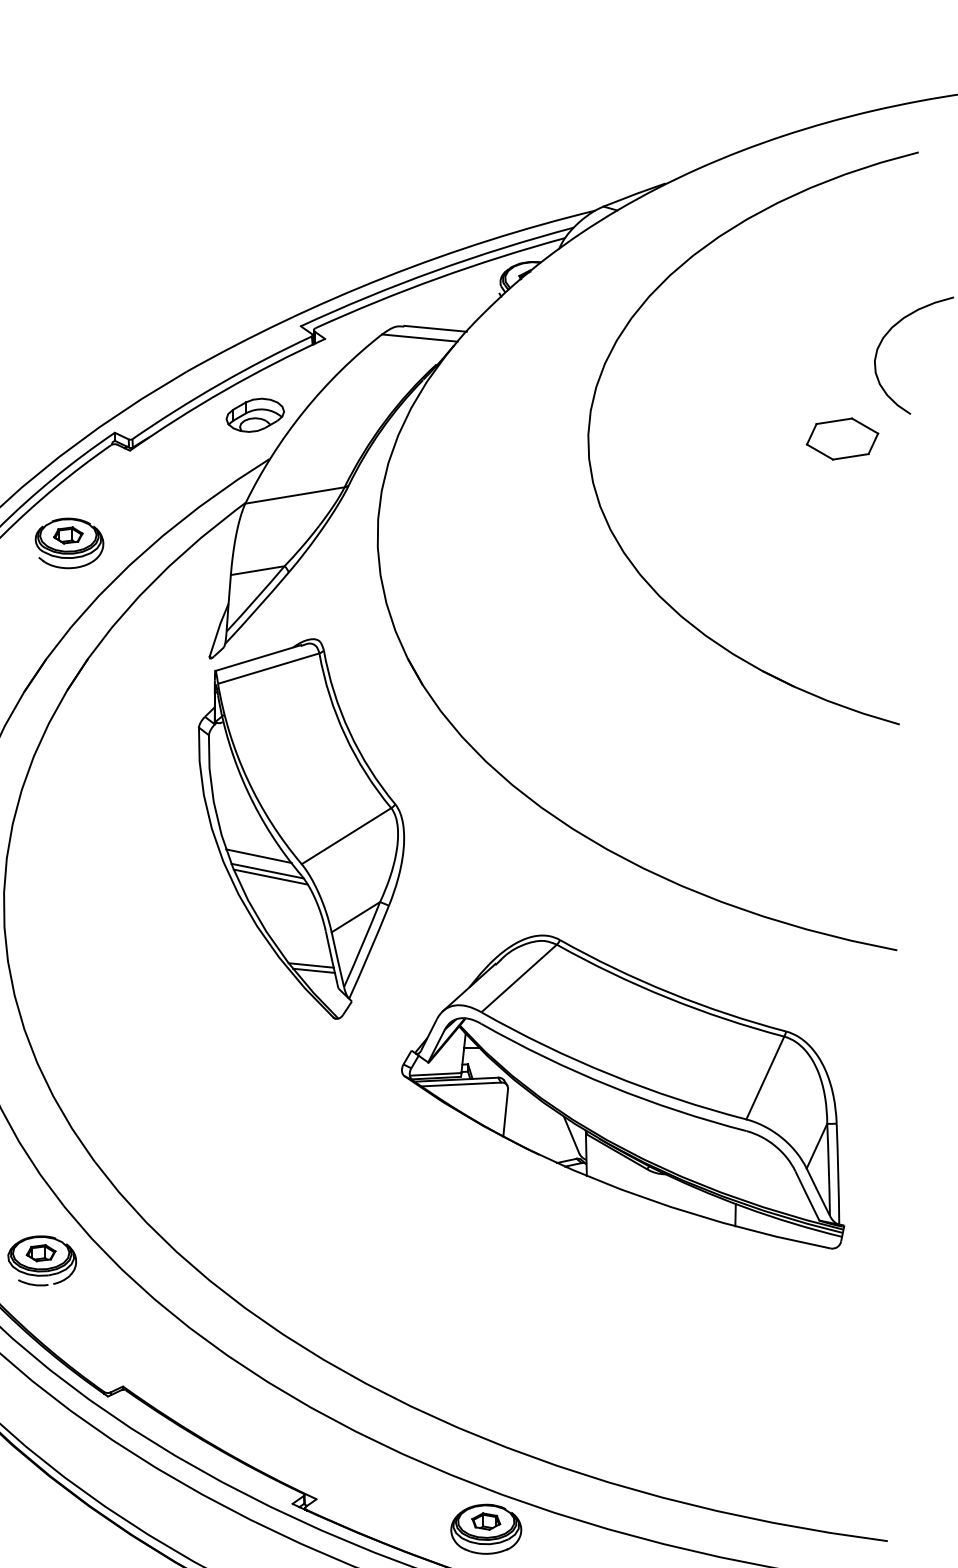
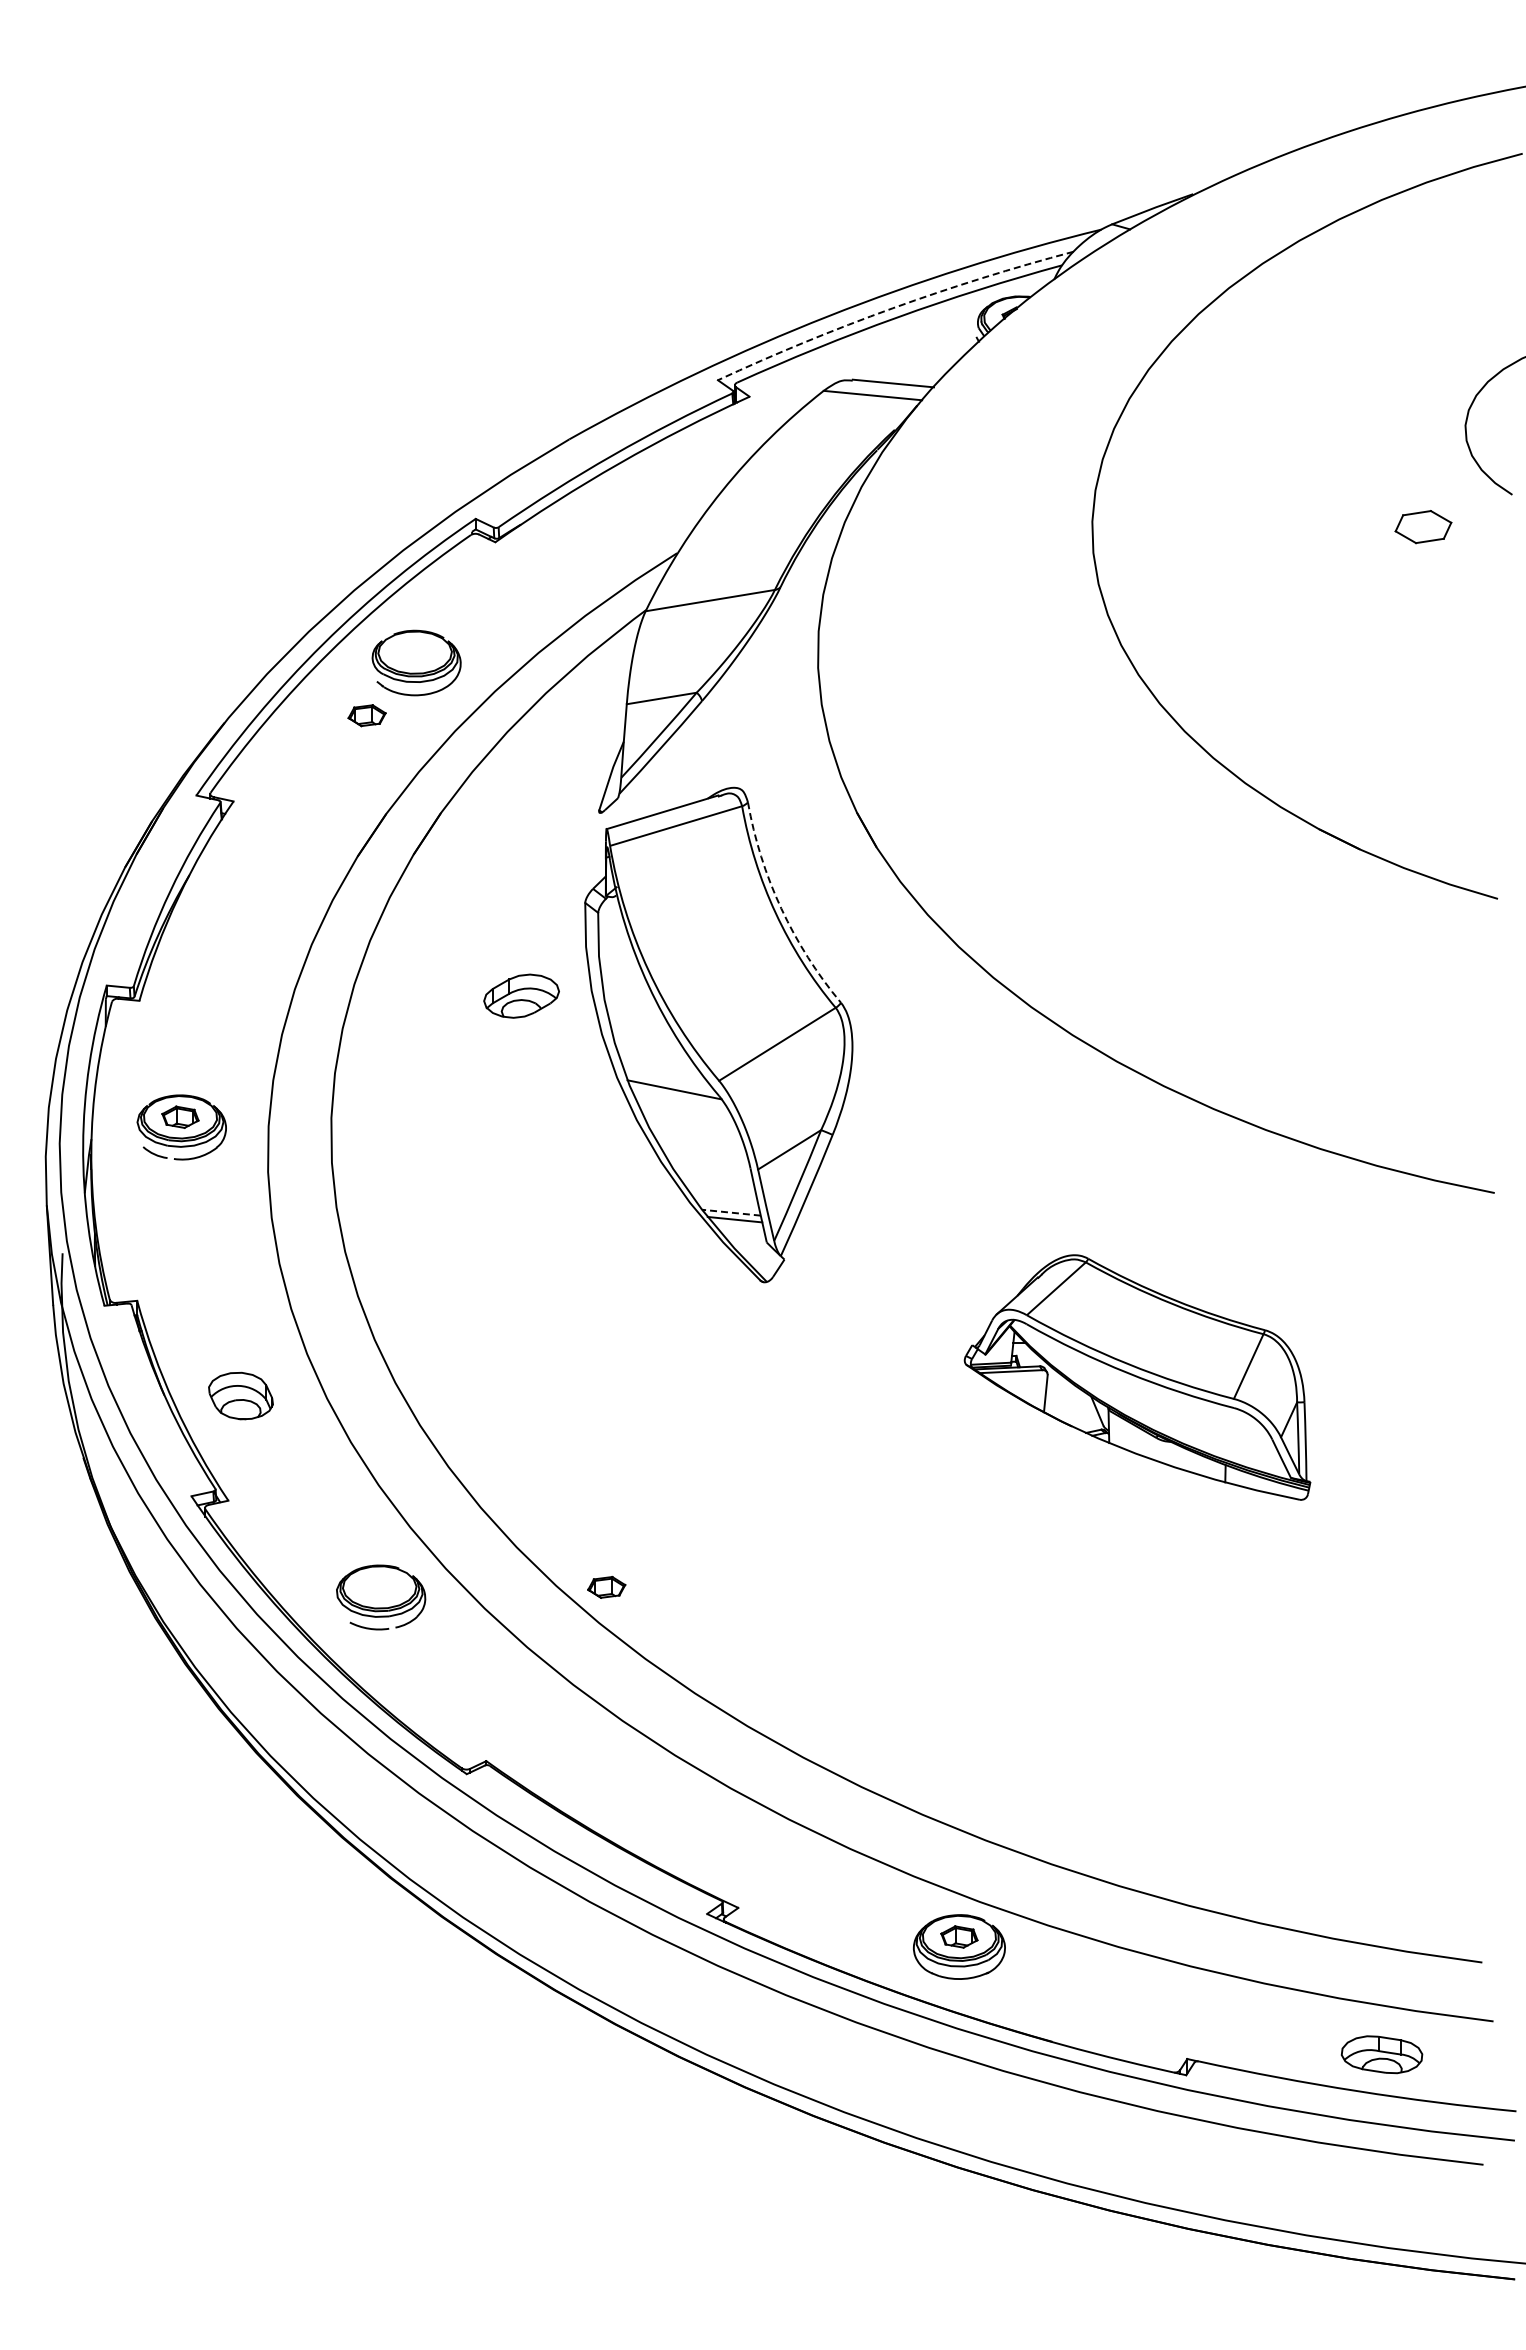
arc: (434, 271) -> (892, 308), solid -> dashed
part: (255, 414) -> (521, 995), moved
part: (842, 438) -> (1423, 526), size x0.6
part: (67, 535) -> (366, 715), moved
arc: (349, 731) -> (781, 908), solid -> dashed
line: (259, 856) -> (663, 1070), removed
line: (270, 877) -> (678, 1097), removed
line: (310, 965) -> (730, 1212), solid -> dashed
part: (623, 1091) -> (1137, 1377), size x0.6
part: (41, 1252) -> (606, 1586), moved

